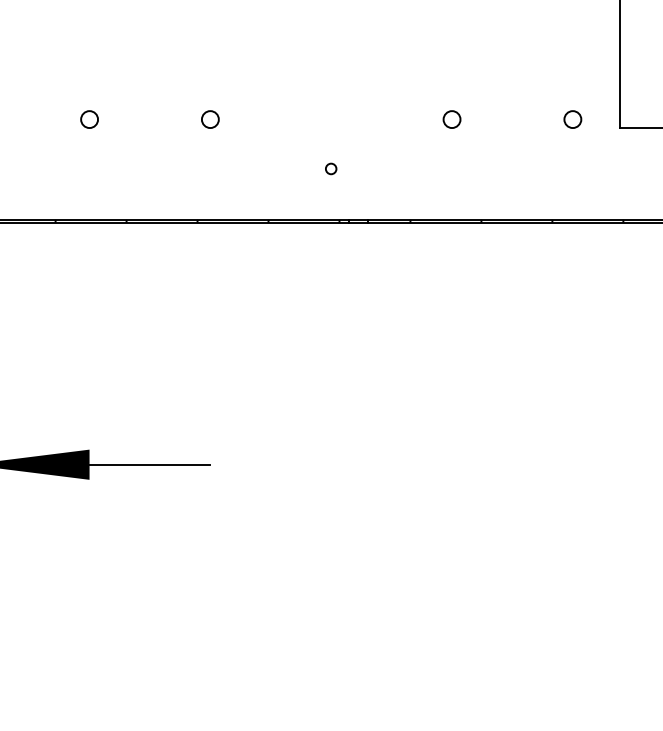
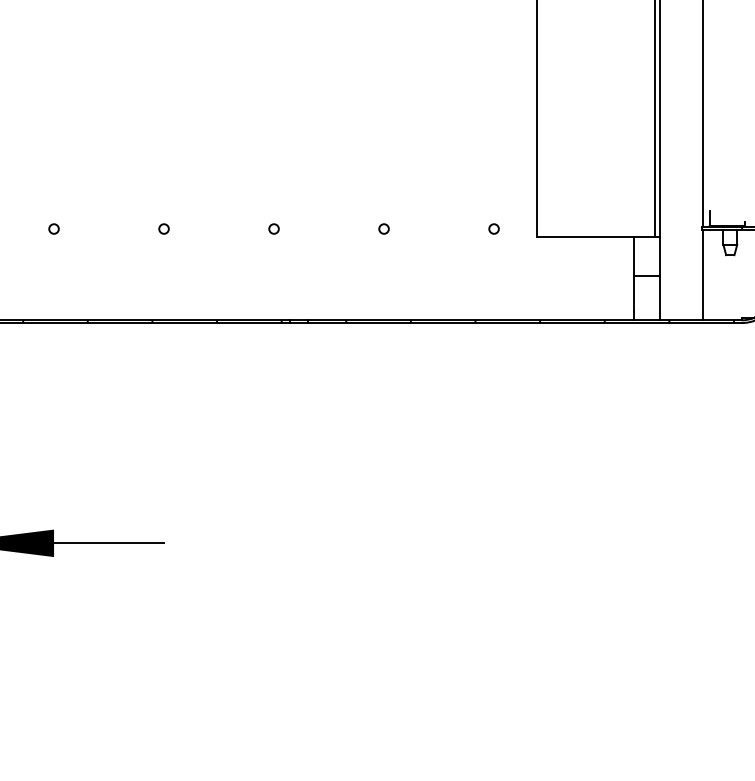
circle: (88, 118) -> (53, 228), size x0.62
circle: (209, 118) -> (163, 228), size x0.62
circle: (451, 118) -> (383, 228), size x0.62
circle: (572, 118) -> (493, 228), size x0.62
circle: (330, 168) -> (273, 228), moved

